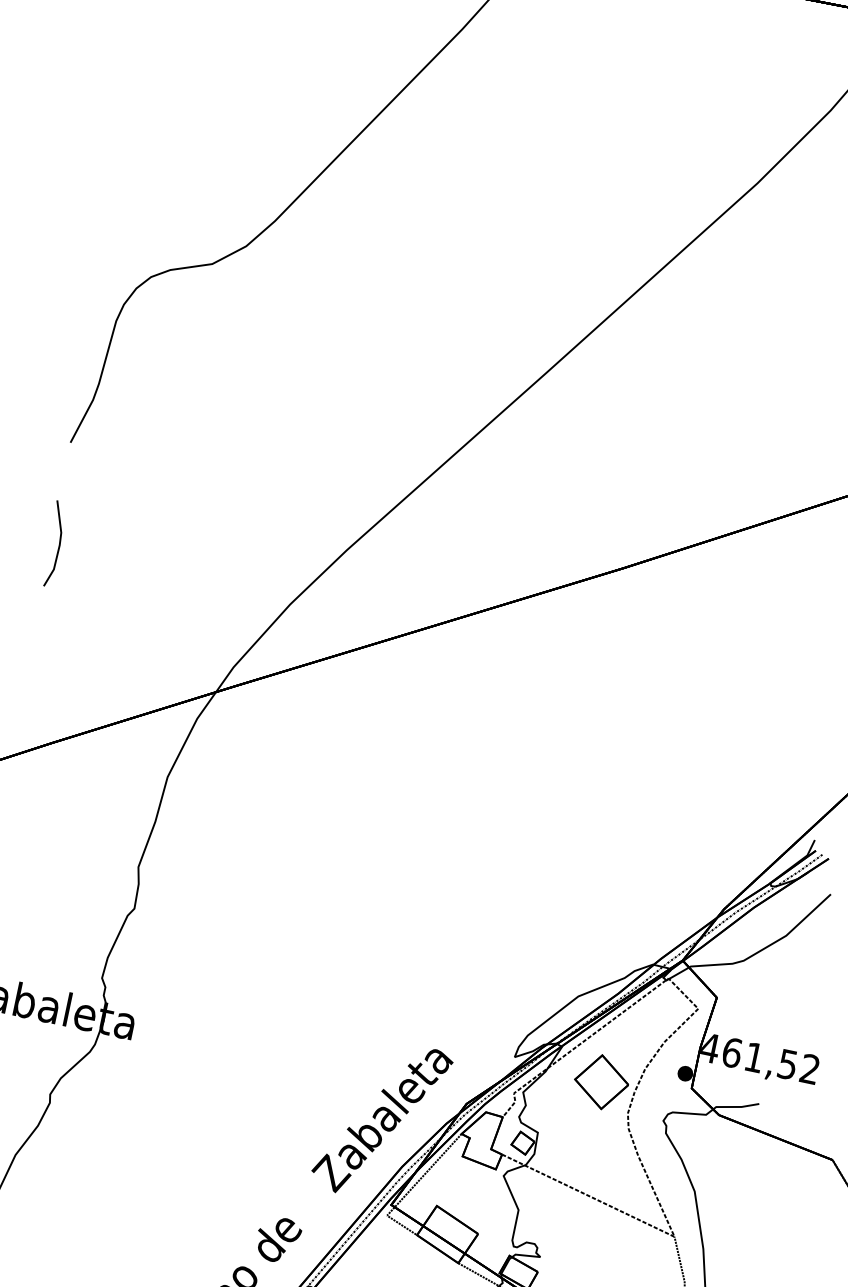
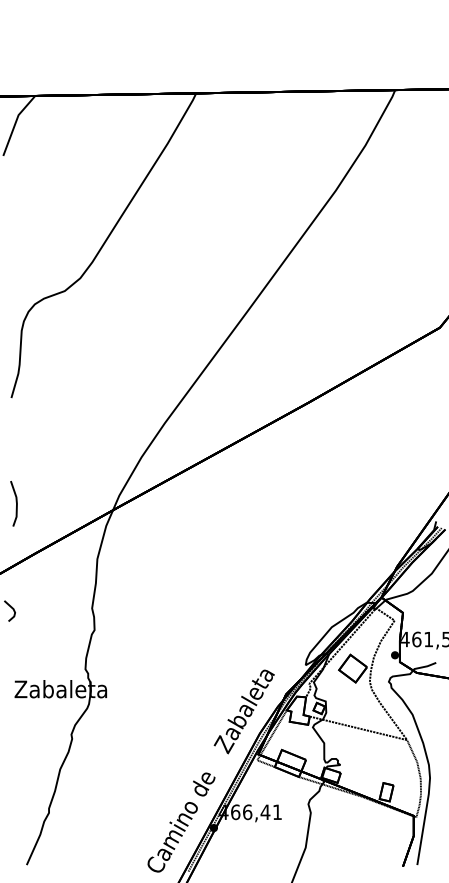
line: (57, 540) -> (15, 501), moved

